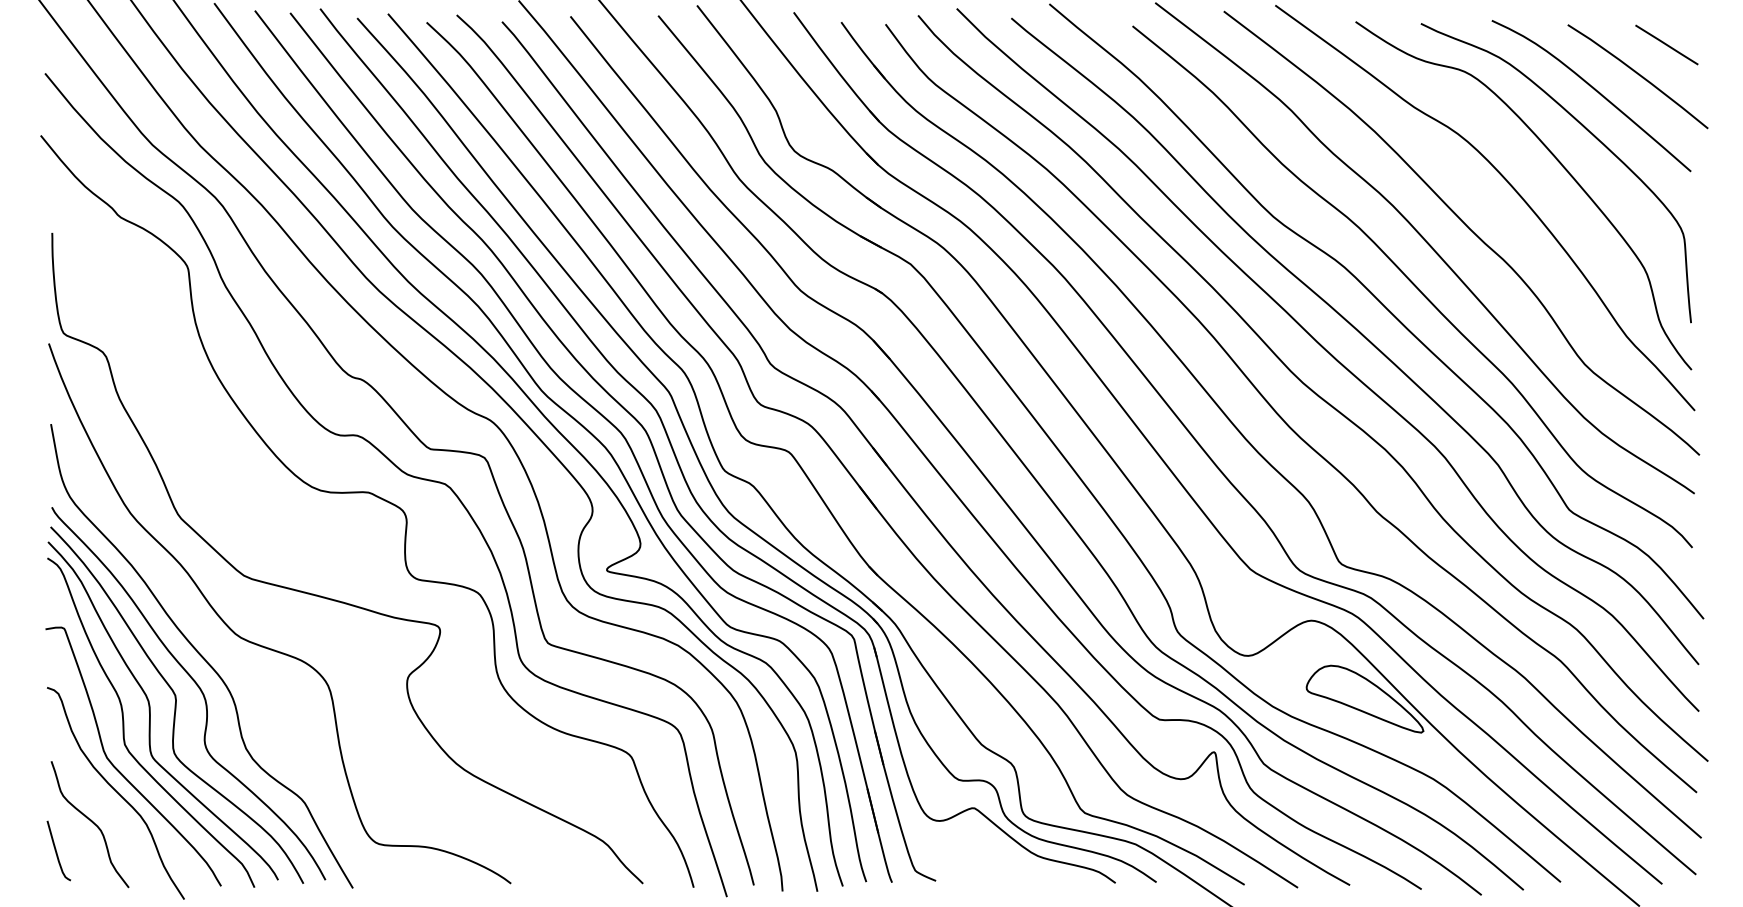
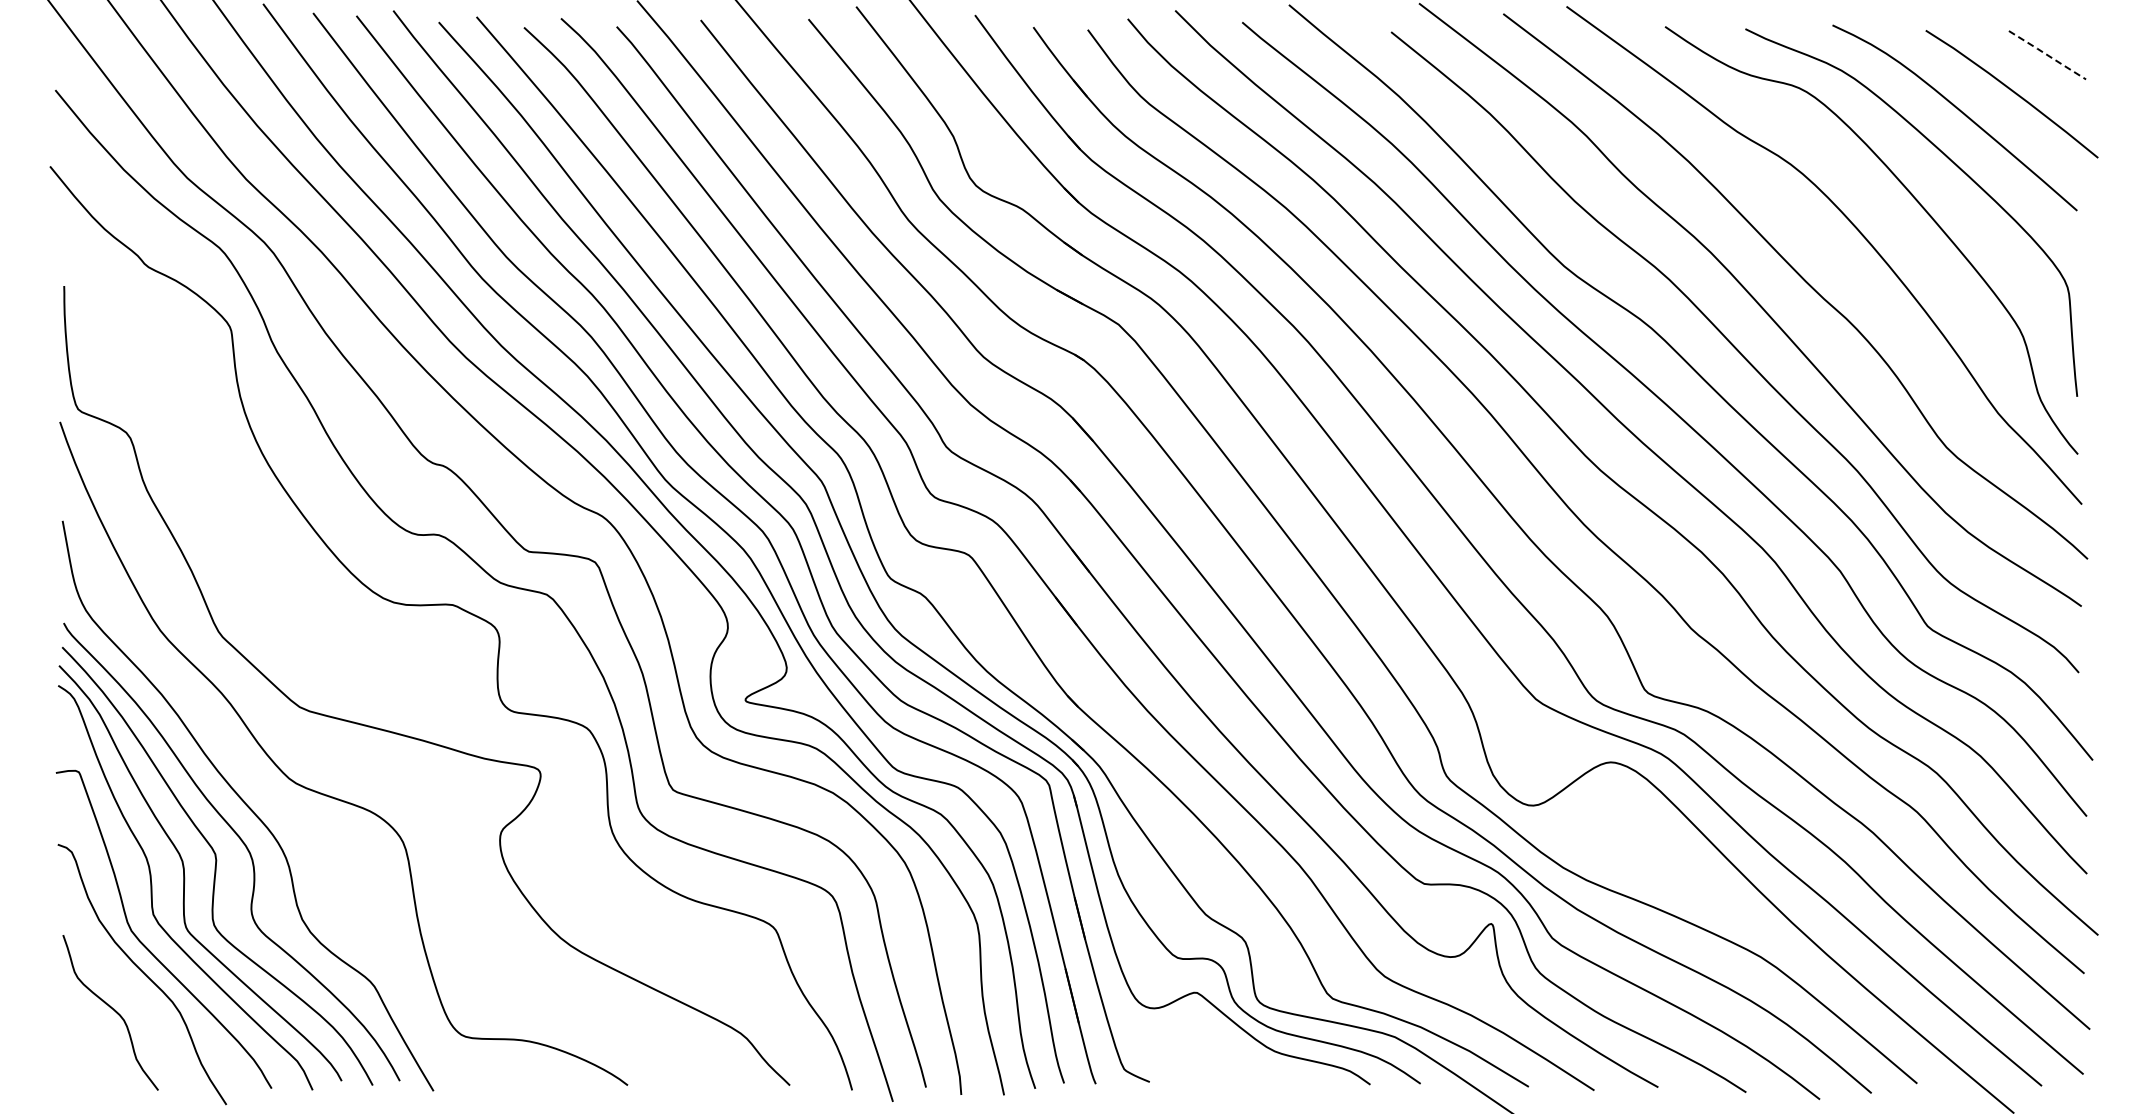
line: (1667, 45) -> (2048, 55), solid -> dashed
part: (1364, 698) -> (1676, 858), removed
curve: (57, 852) -> (70, 1047), removed

